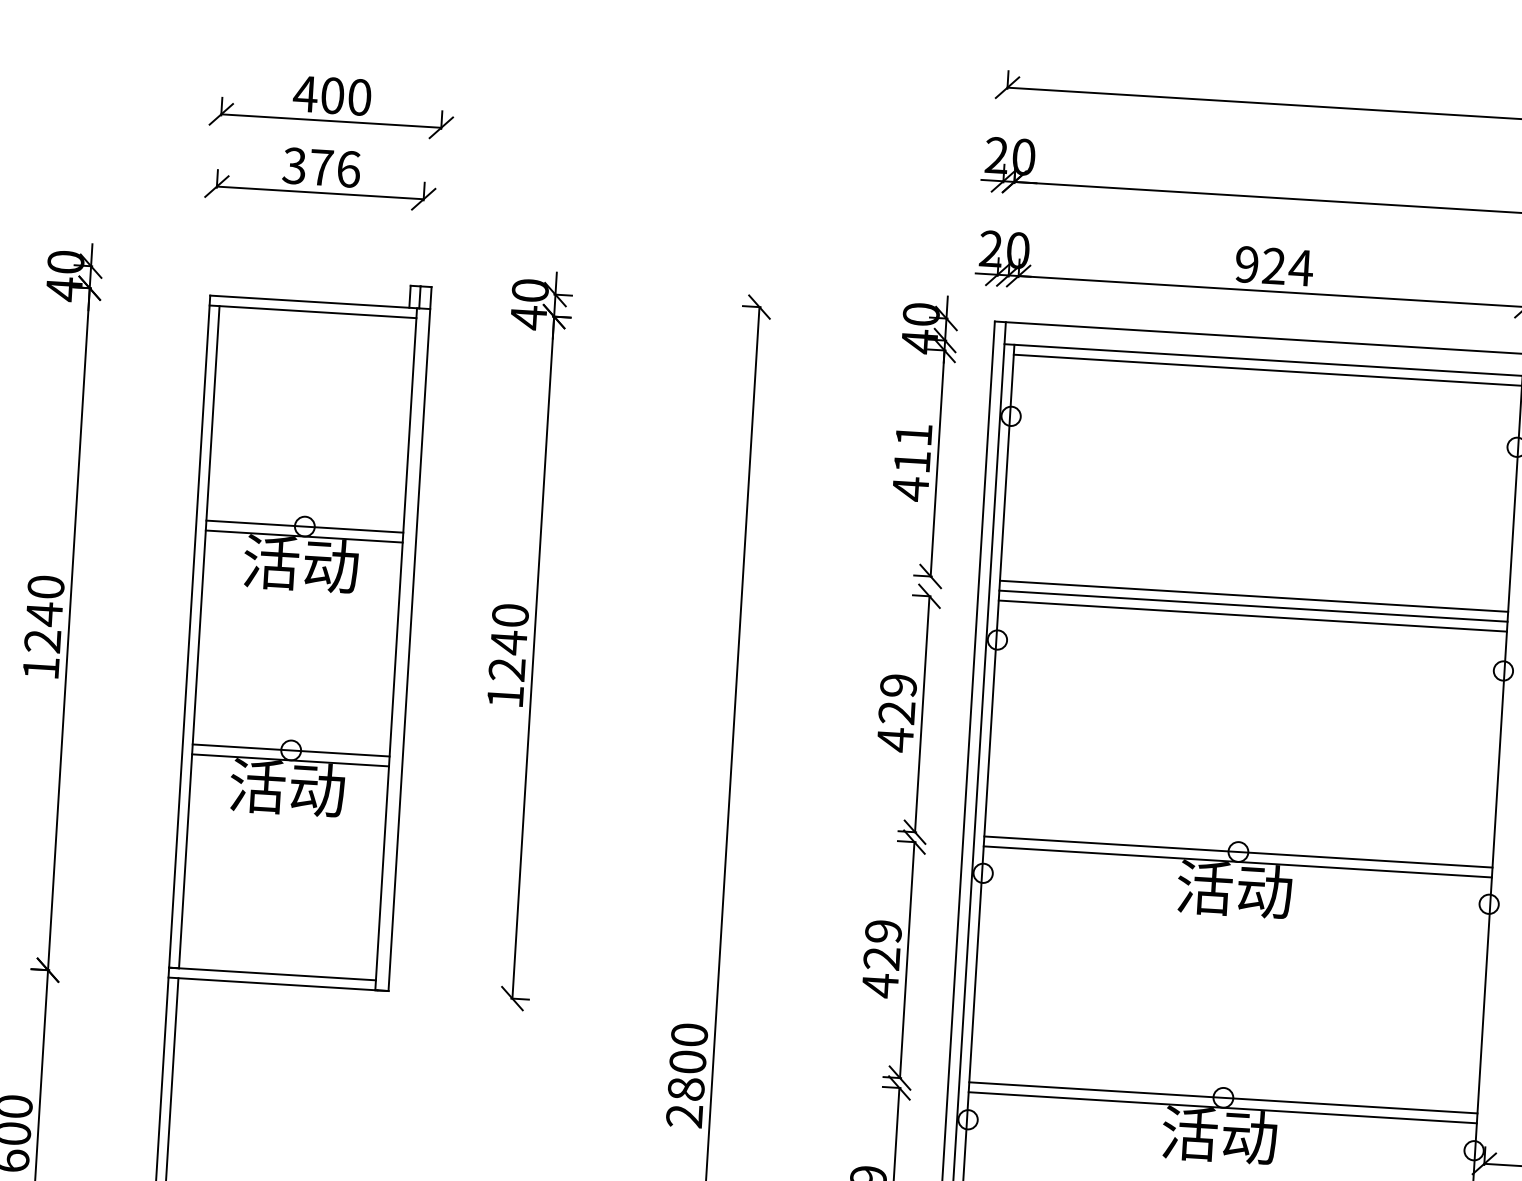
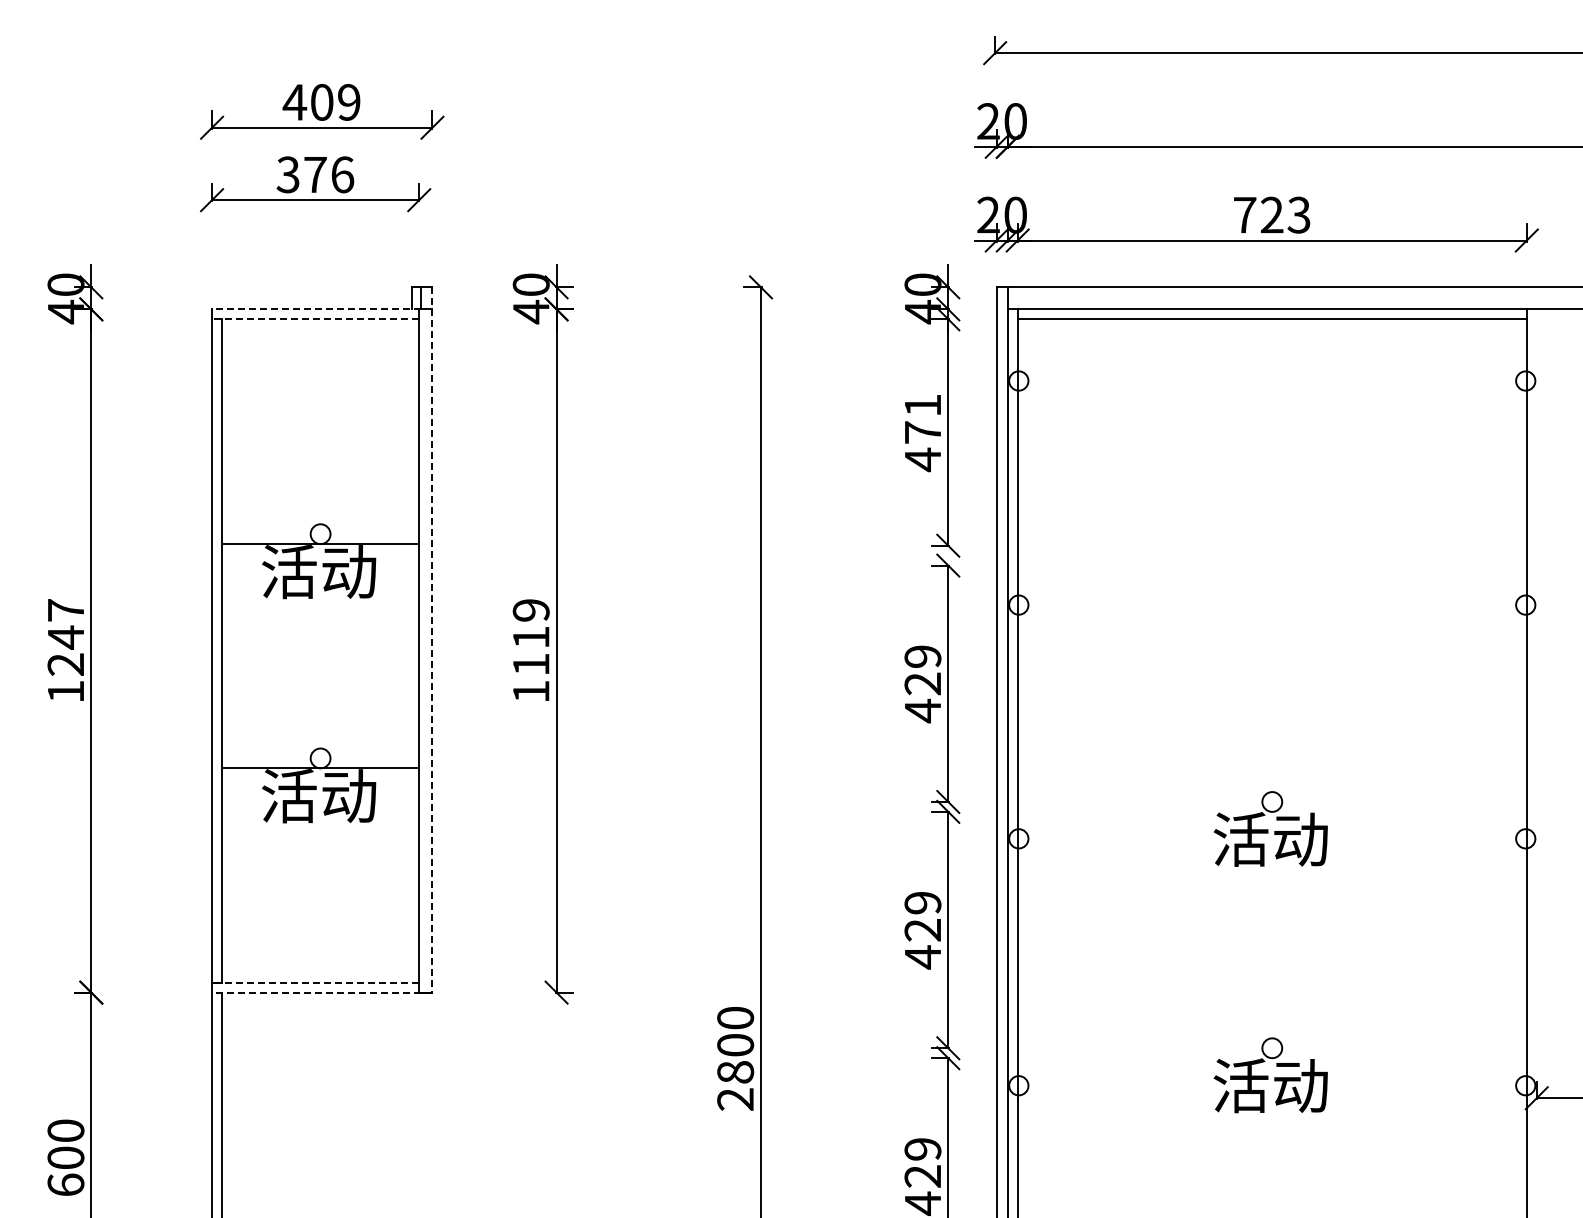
text: (360, 97) -> (349, 102), 400 -> 409
text: (1274, 265) -> (1272, 214), 924 -> 723
line: (314, 302) -> (316, 309), solid -> dashed
line: (312, 312) -> (315, 319), solid -> dashed
text: (911, 461) -> (922, 432), 411 -> 471
line: (304, 526) -> (320, 534), removed
text: (45, 587) -> (65, 610), 1240 -> 1247
line: (1253, 595) -> (1271, 545), removed
line: (1252, 605) -> (1271, 555), removed
line: (1252, 615) -> (1271, 565), removed
line: (410, 638) -> (432, 639), solid -> dashed
text: (508, 642) -> (530, 637), 1240 -> 1119
line: (291, 750) -> (320, 758), removed
line: (1237, 851) -> (1271, 801), removed
line: (1237, 861) -> (1271, 811), removed
line: (272, 973) -> (315, 982), solid -> dashed
line: (272, 983) -> (316, 992), solid -> dashed
line: (1222, 1098) -> (1271, 1048), removed
line: (1221, 1108) -> (1271, 1058), removed

